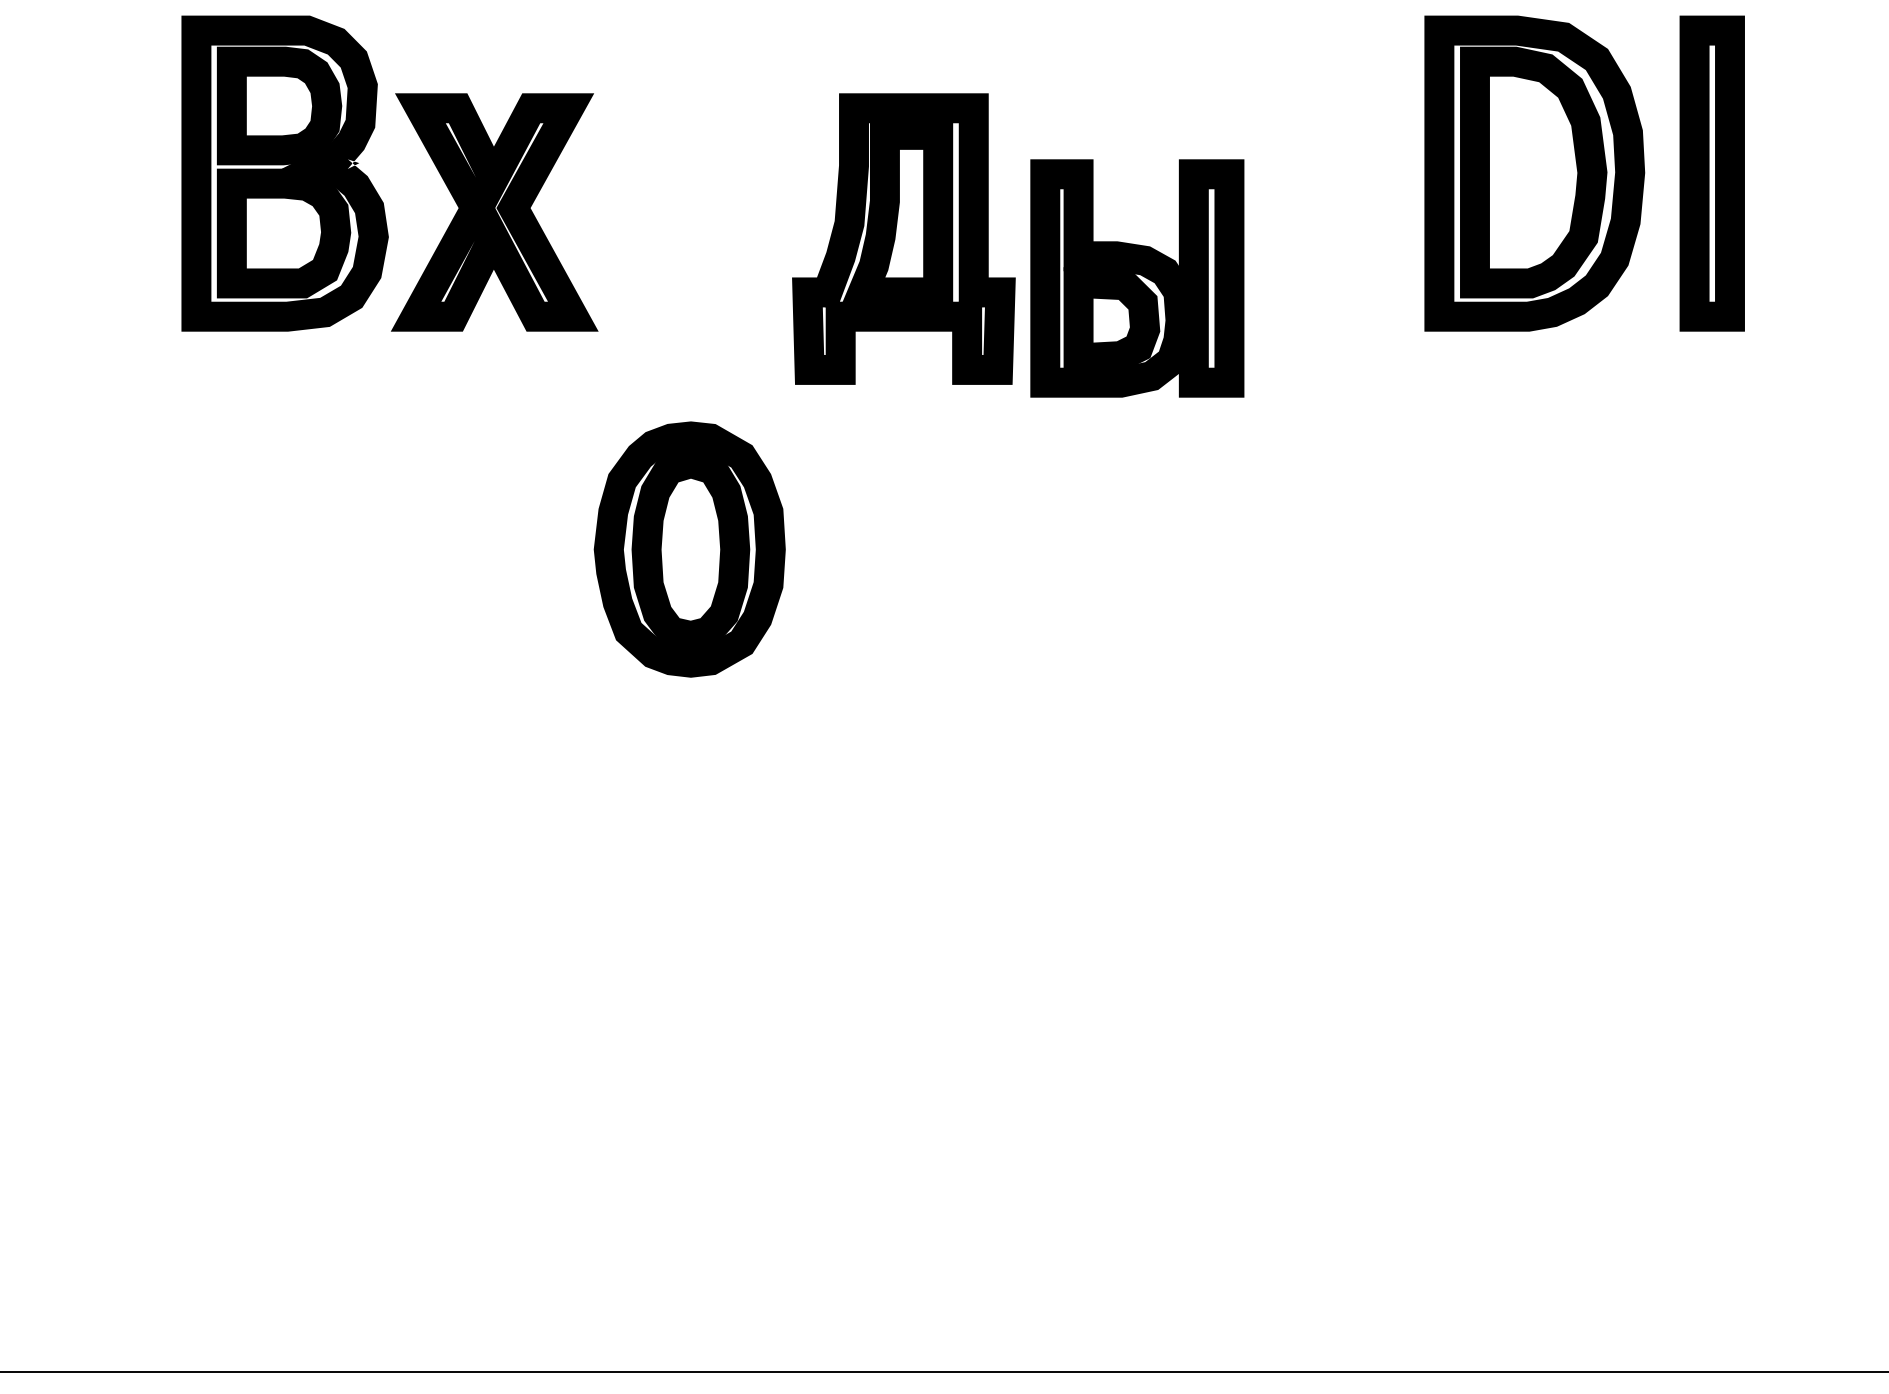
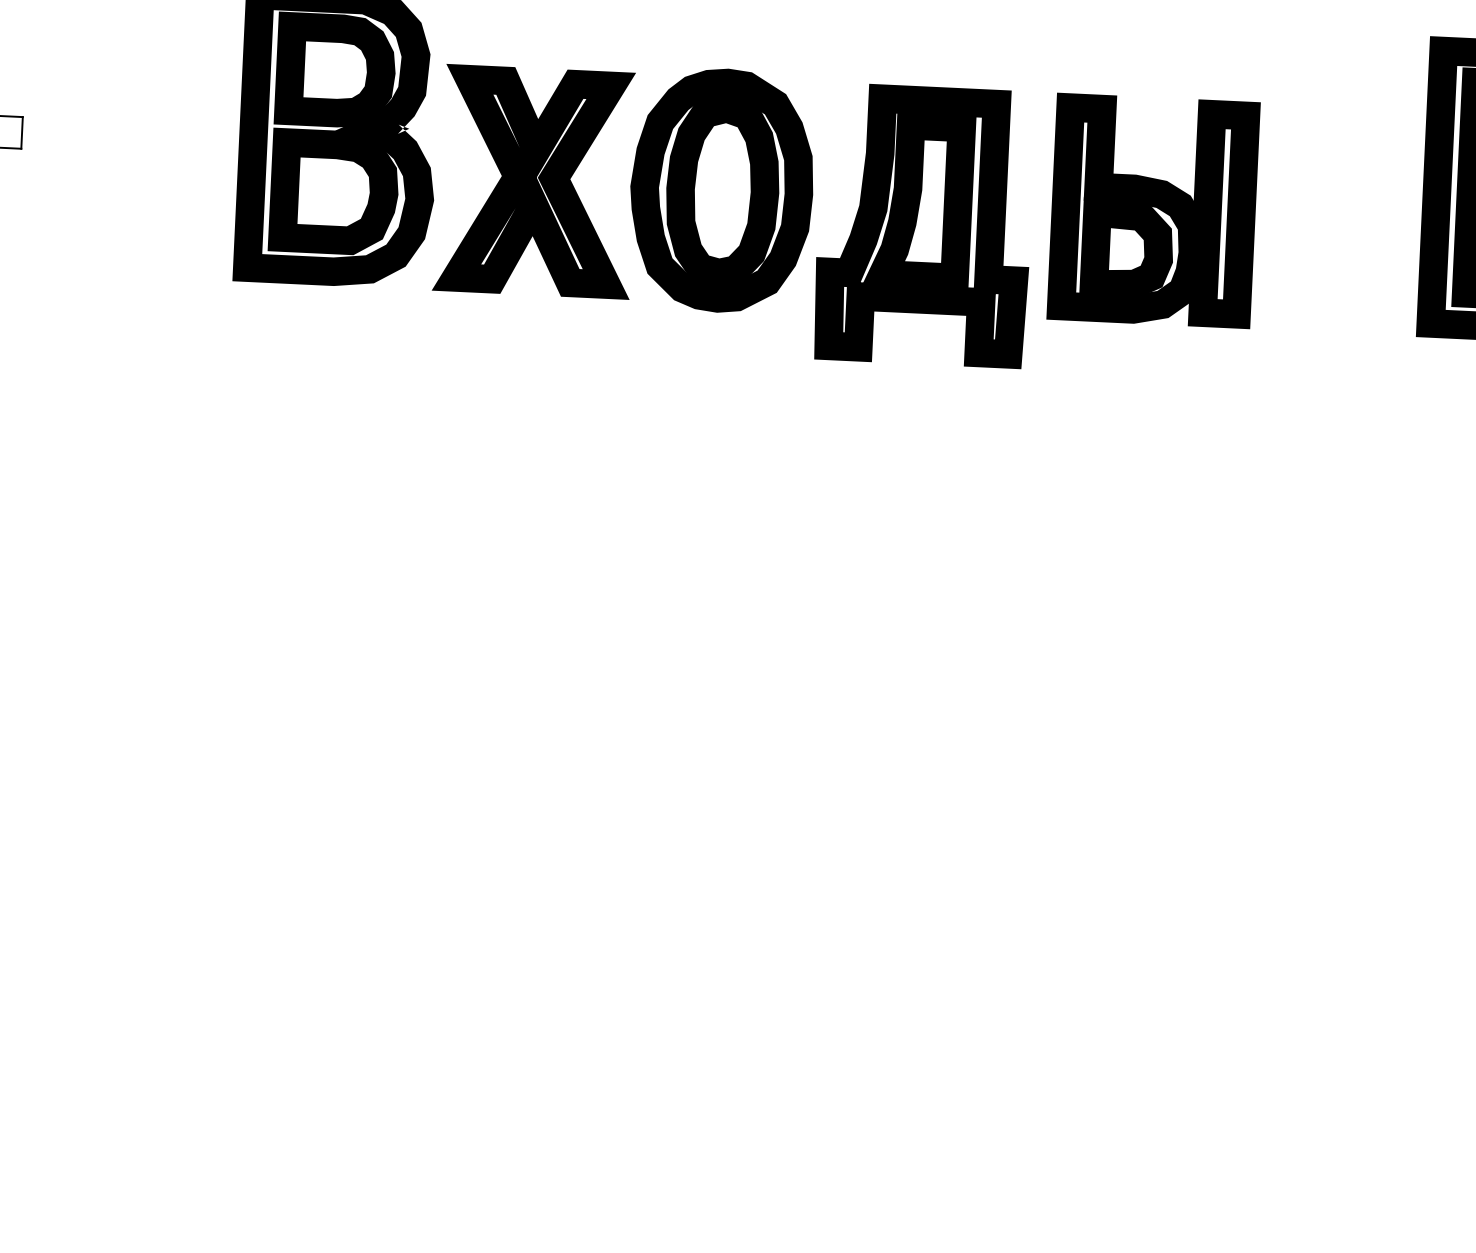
part: (1137, 278) -> (1153, 210), moved
part: (689, 549) -> (721, 190), moved

